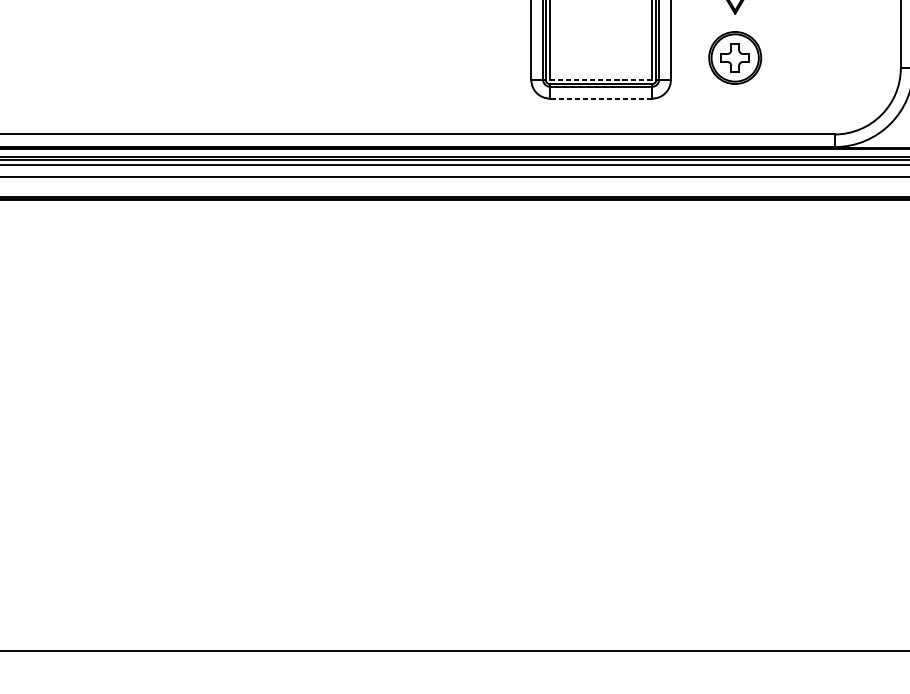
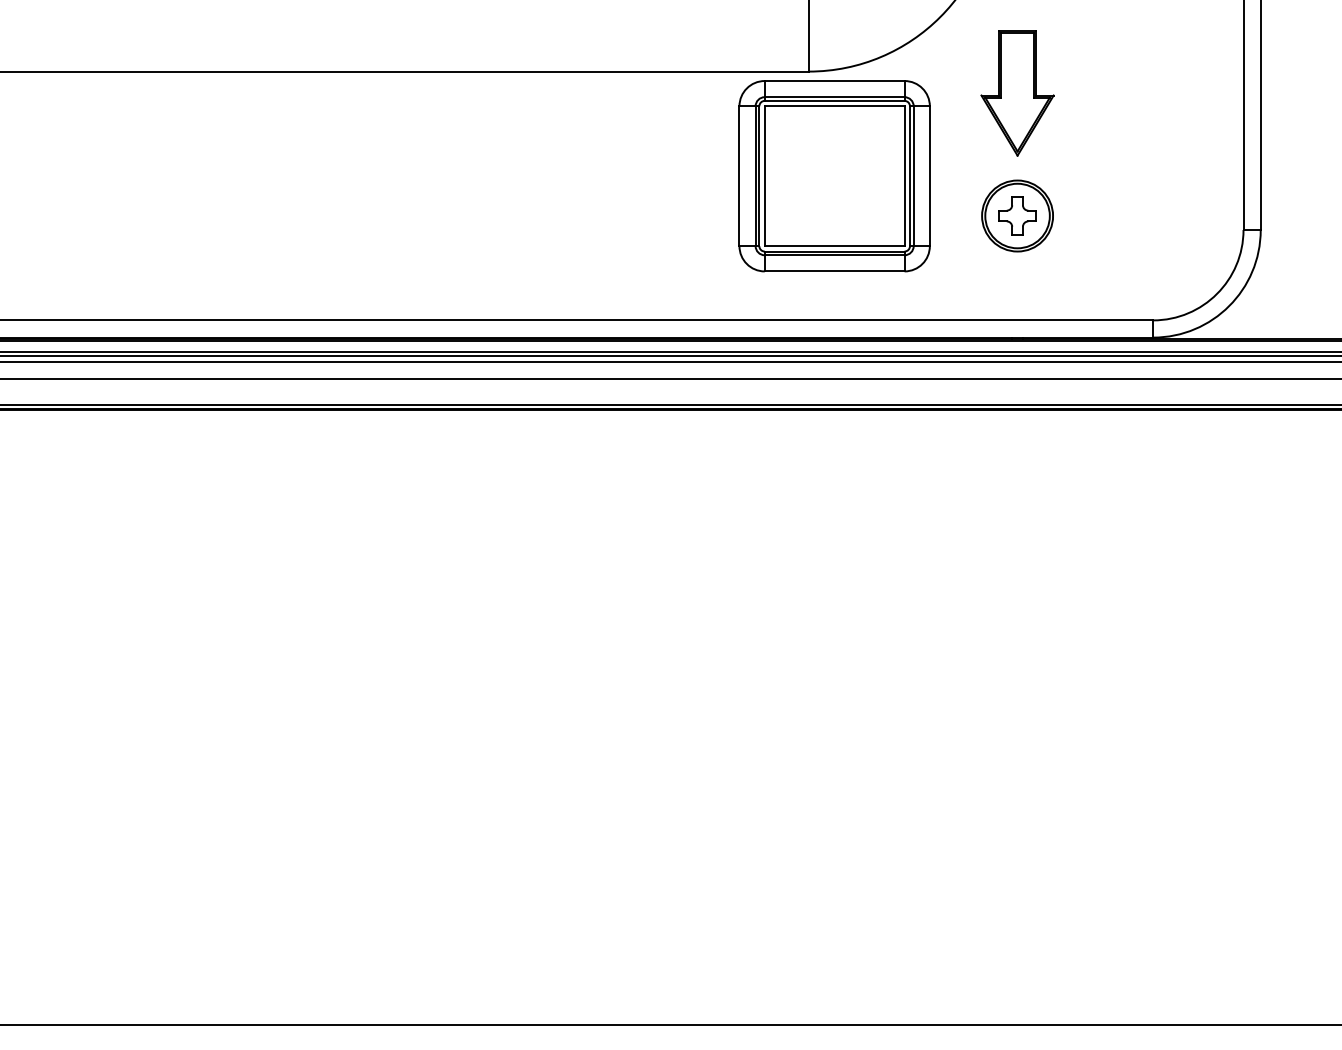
line: (601, 80) -> (834, 246), dashed -> solid
line: (601, 98) -> (834, 271), dashed -> solid

